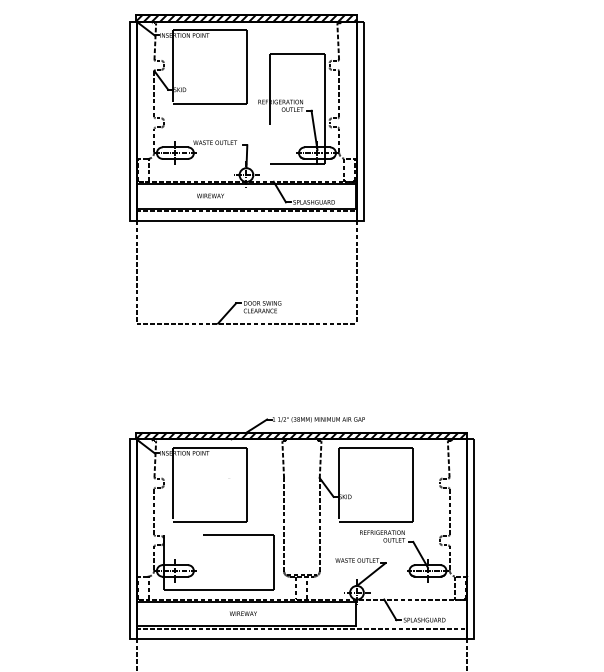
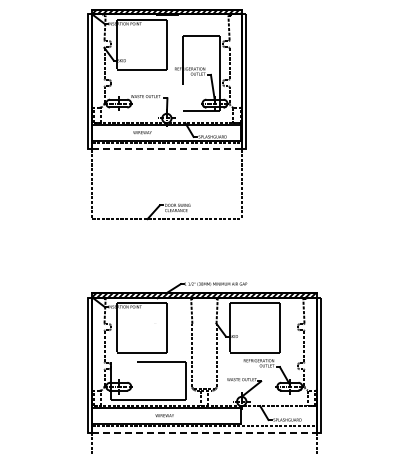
line: (247, 220) -> (167, 149), solid -> dashed
line: (302, 638) -> (204, 432), solid -> dashed

